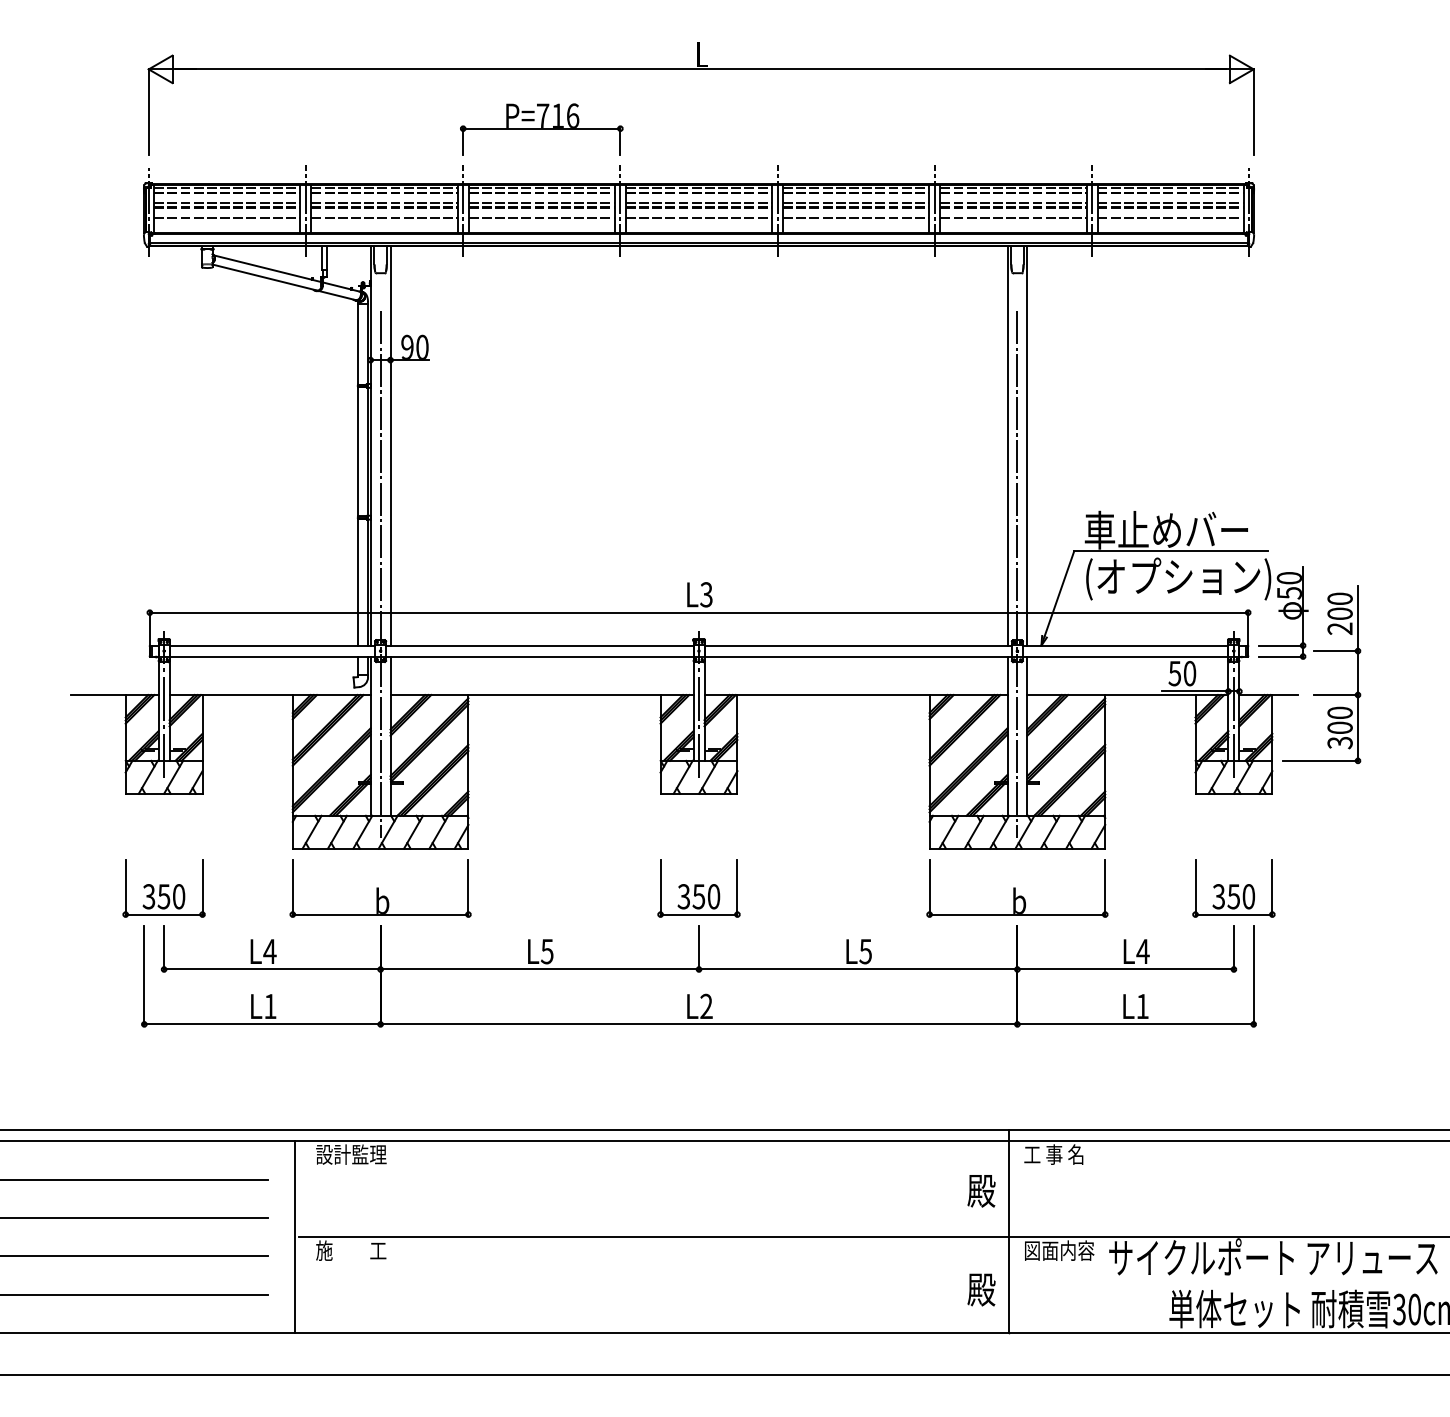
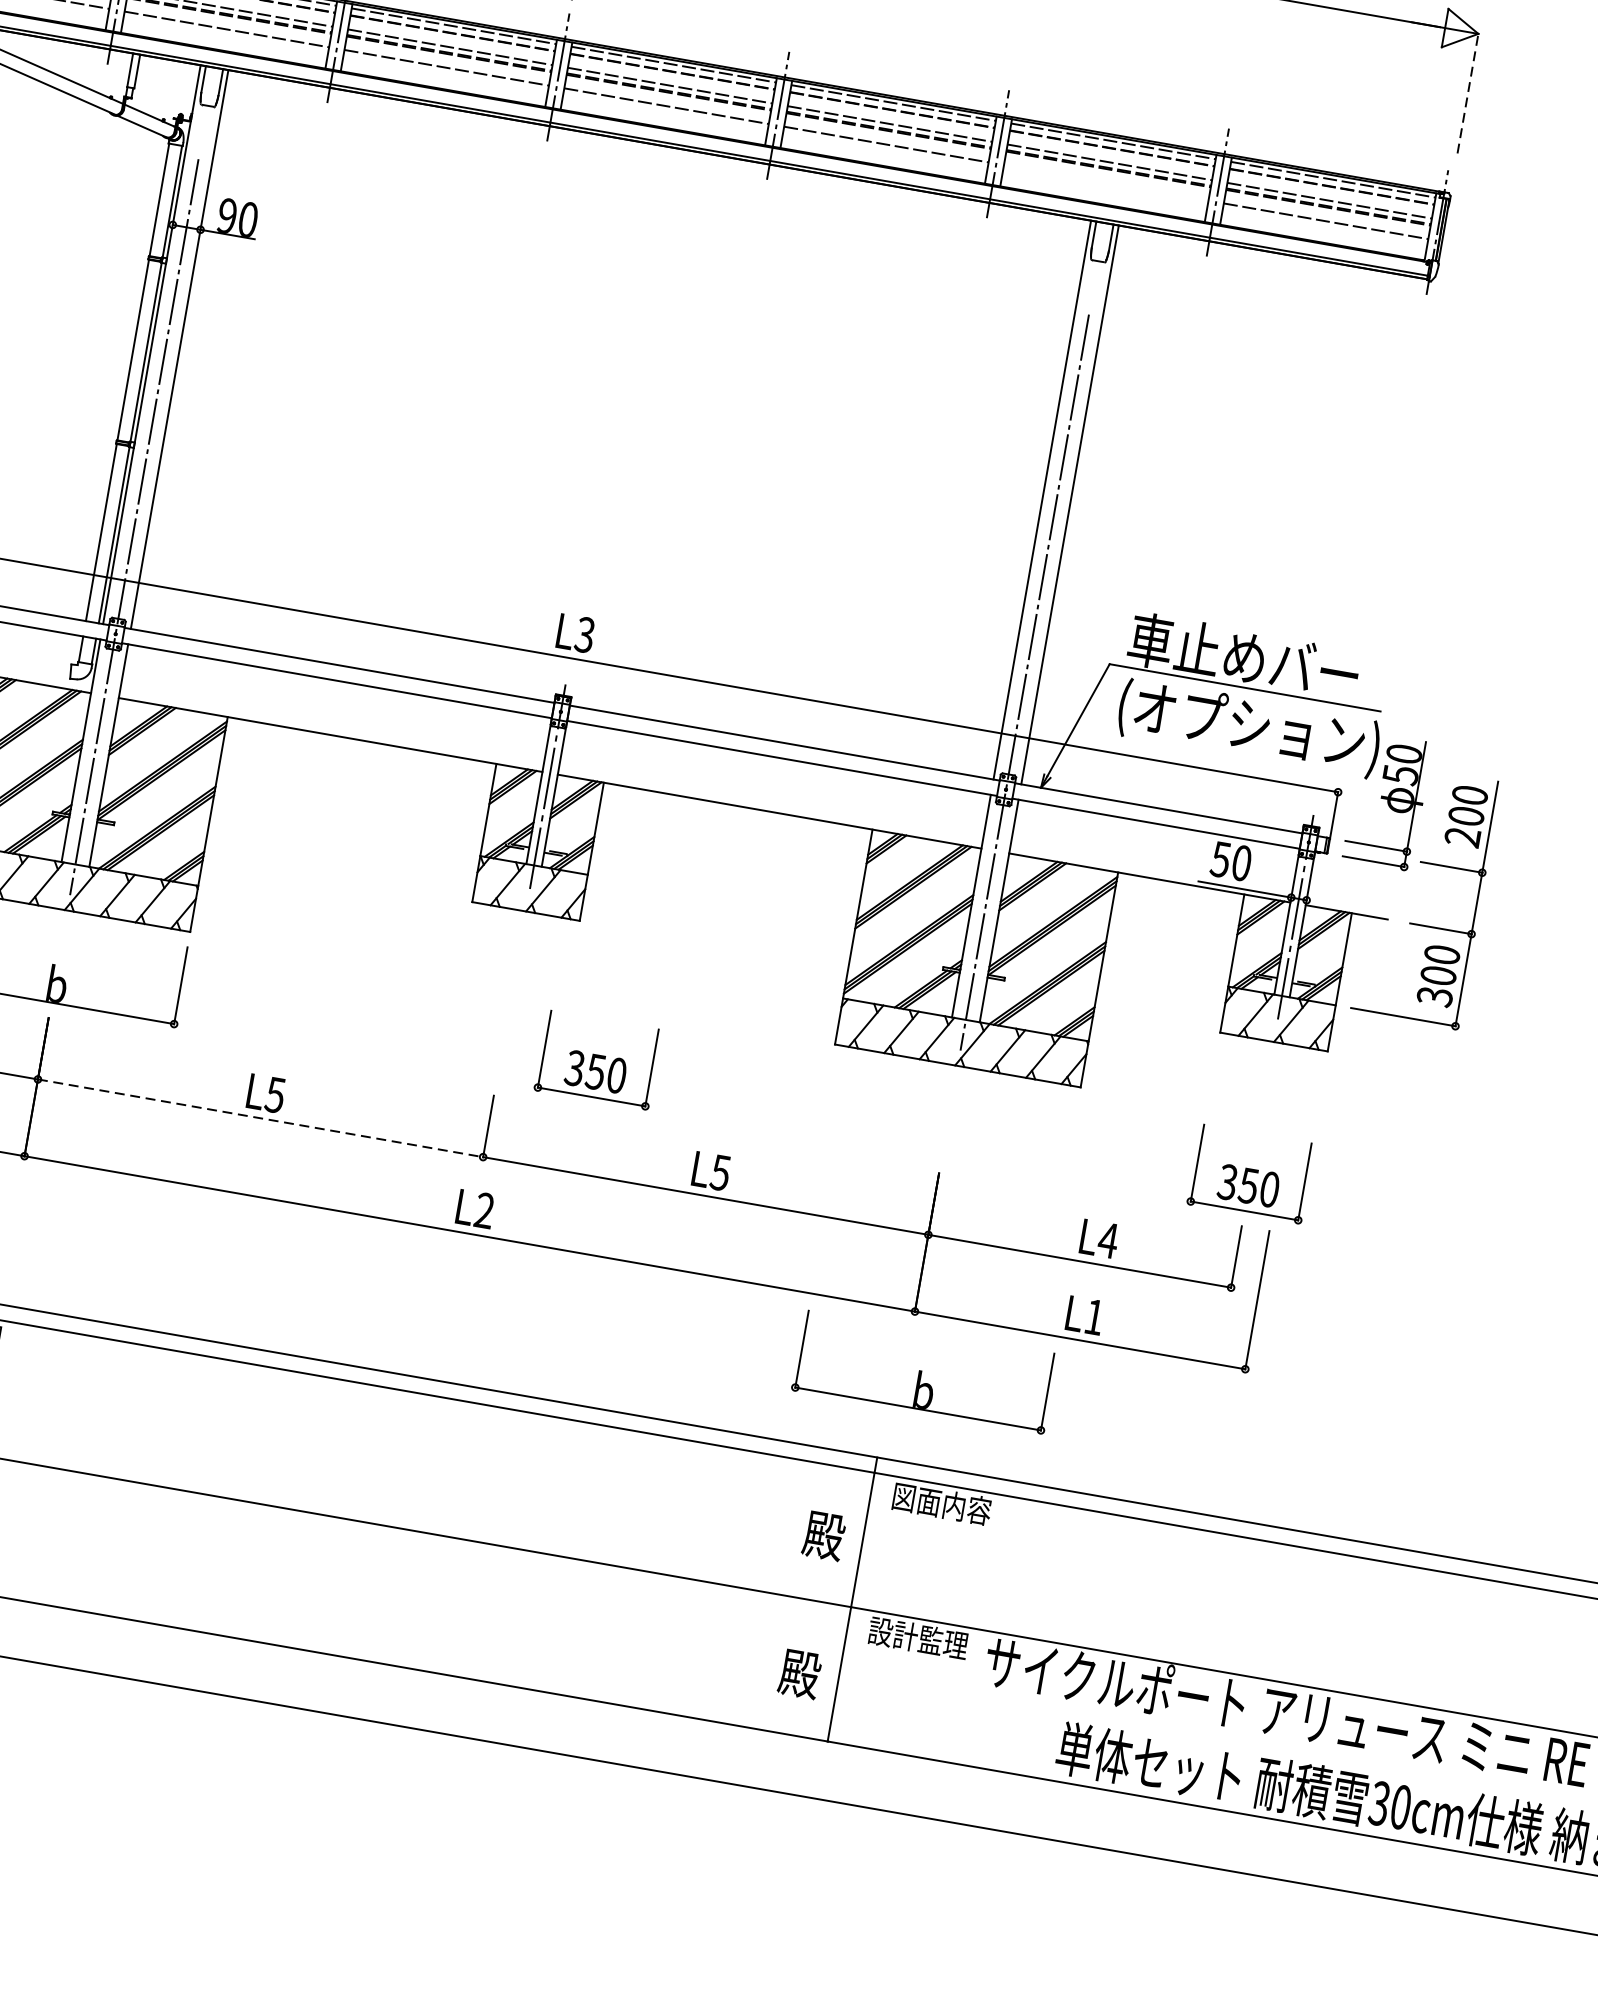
line: (1253, 112) -> (1467, 94), solid -> dashed
line: (1013, 217) -> (1106, 182), removed
part: (698, 888) -> (597, 1060), moved
part: (1017, 888) -> (924, 1372), moved
line: (540, 969) -> (261, 1118), solid -> dashed
text: (1059, 1154) -> (942, 1503), 工 事 名 -> 図面内容
text: (1059, 1250) -> (918, 1638), 図面内容 -> 設計監理

